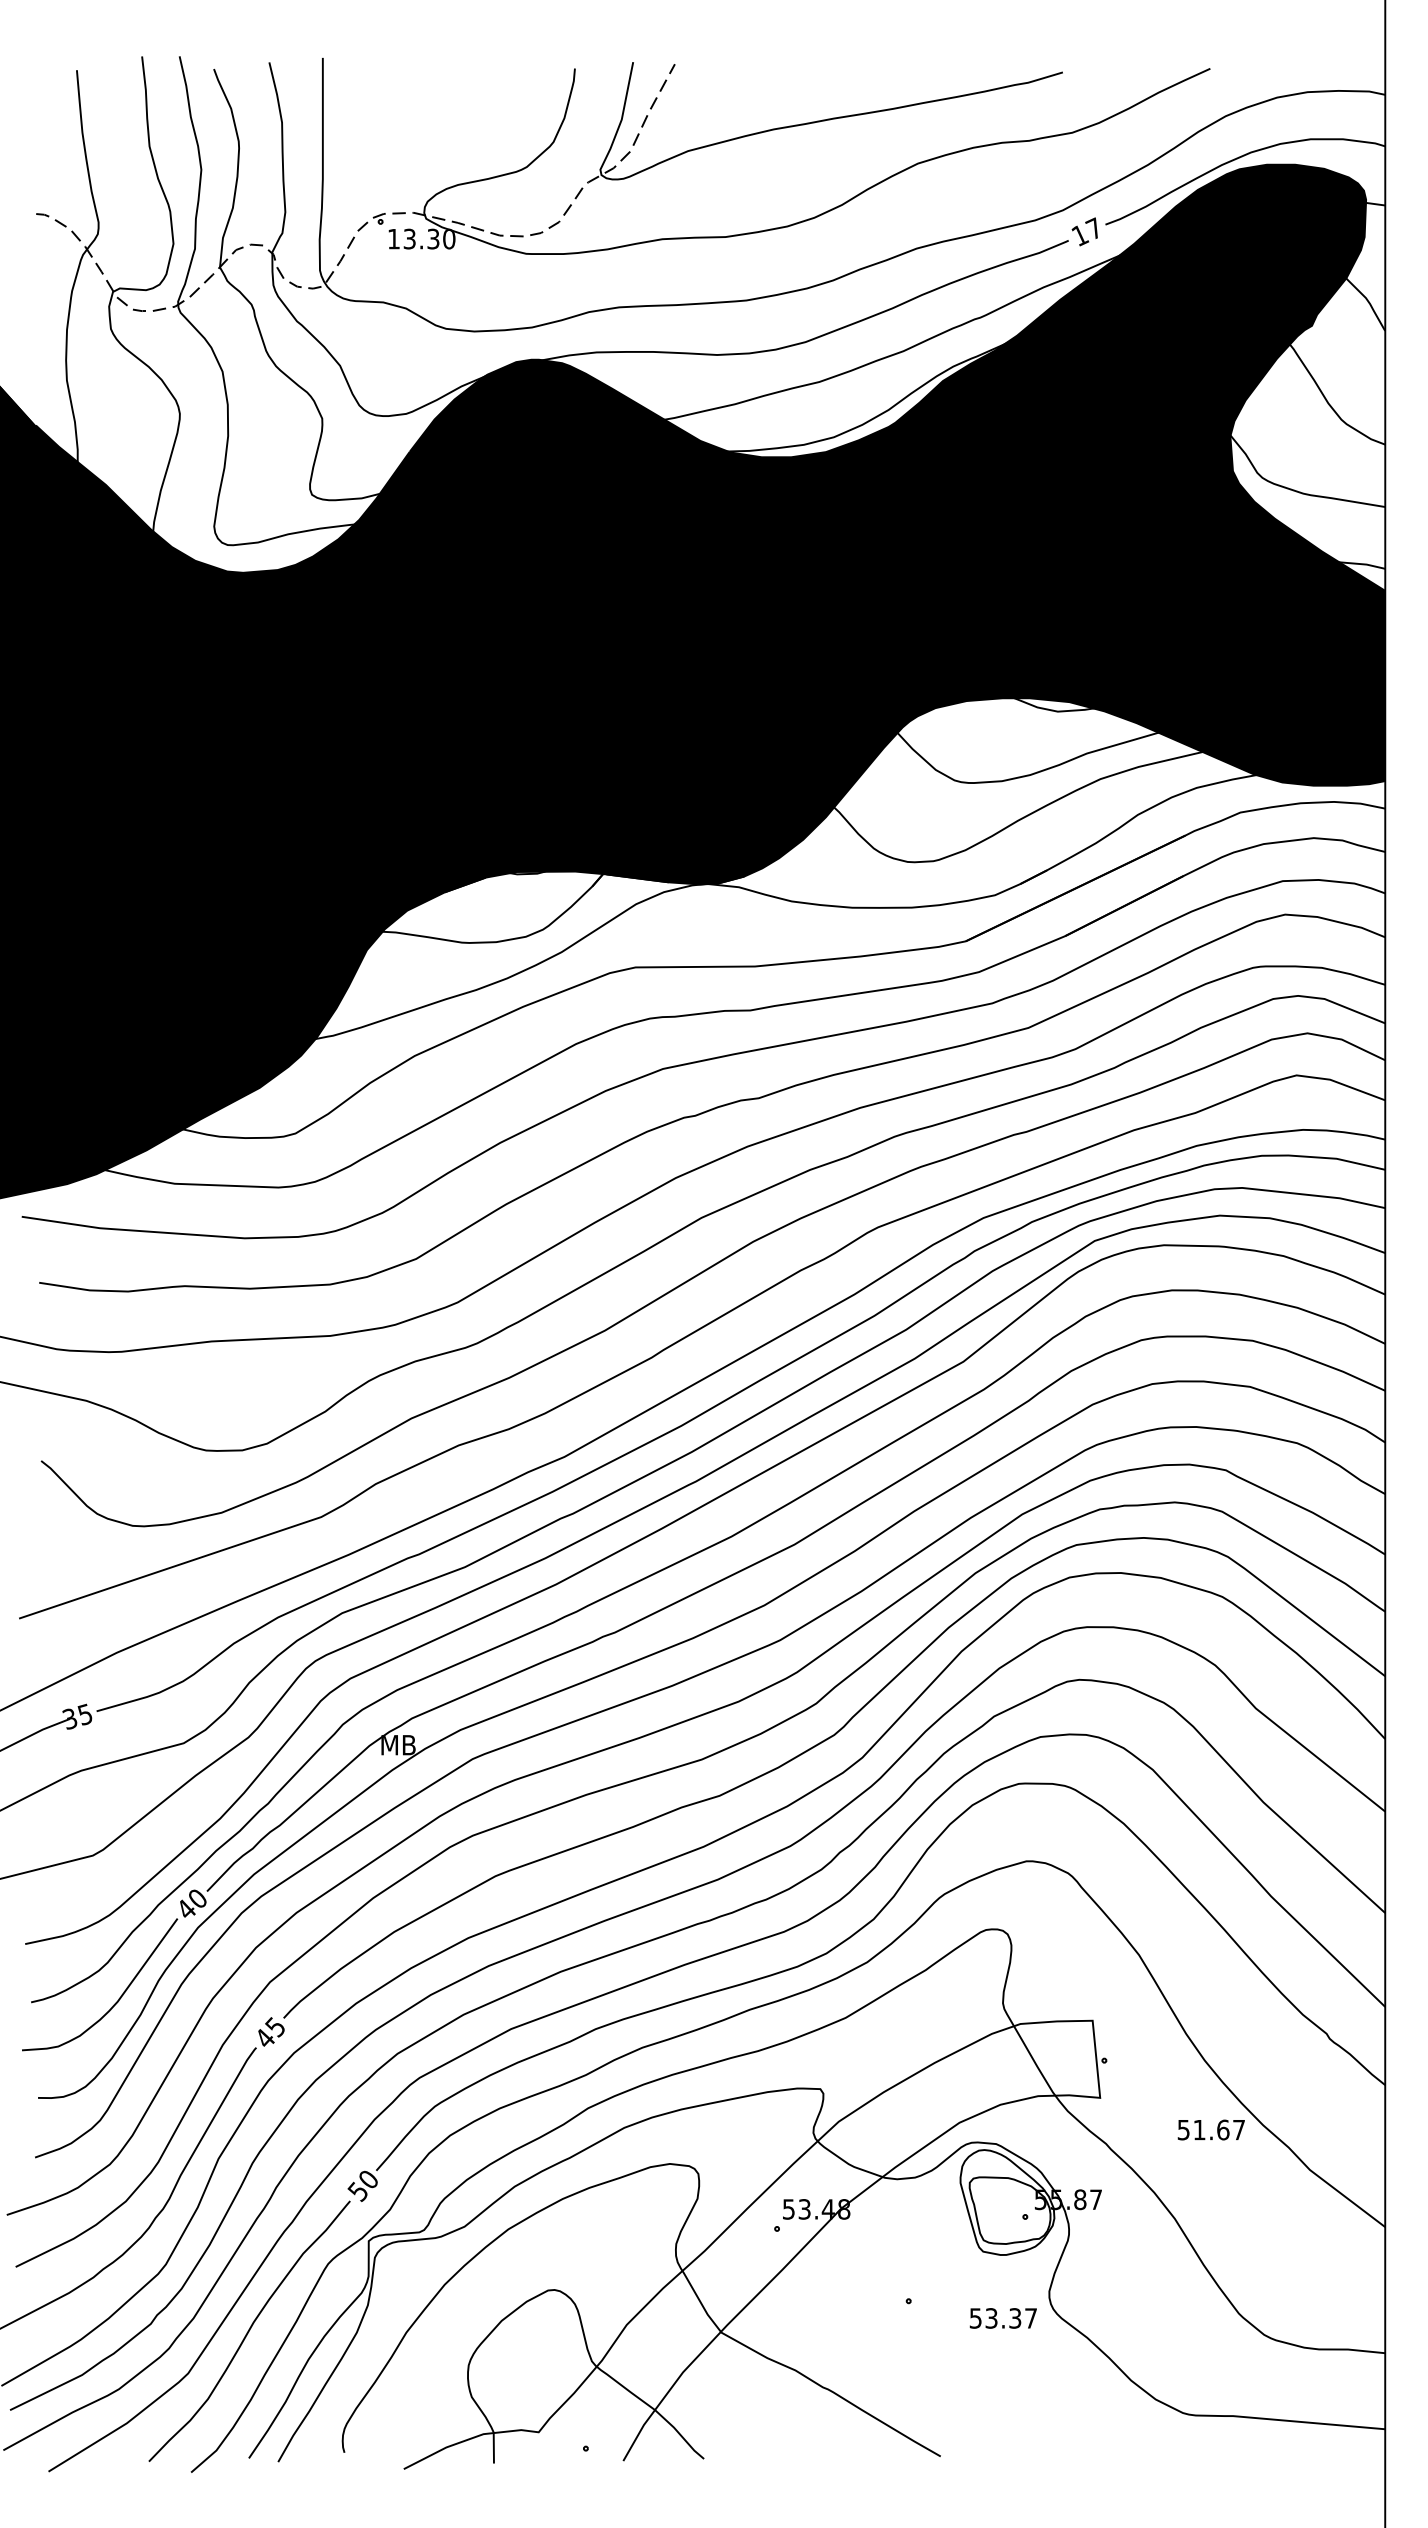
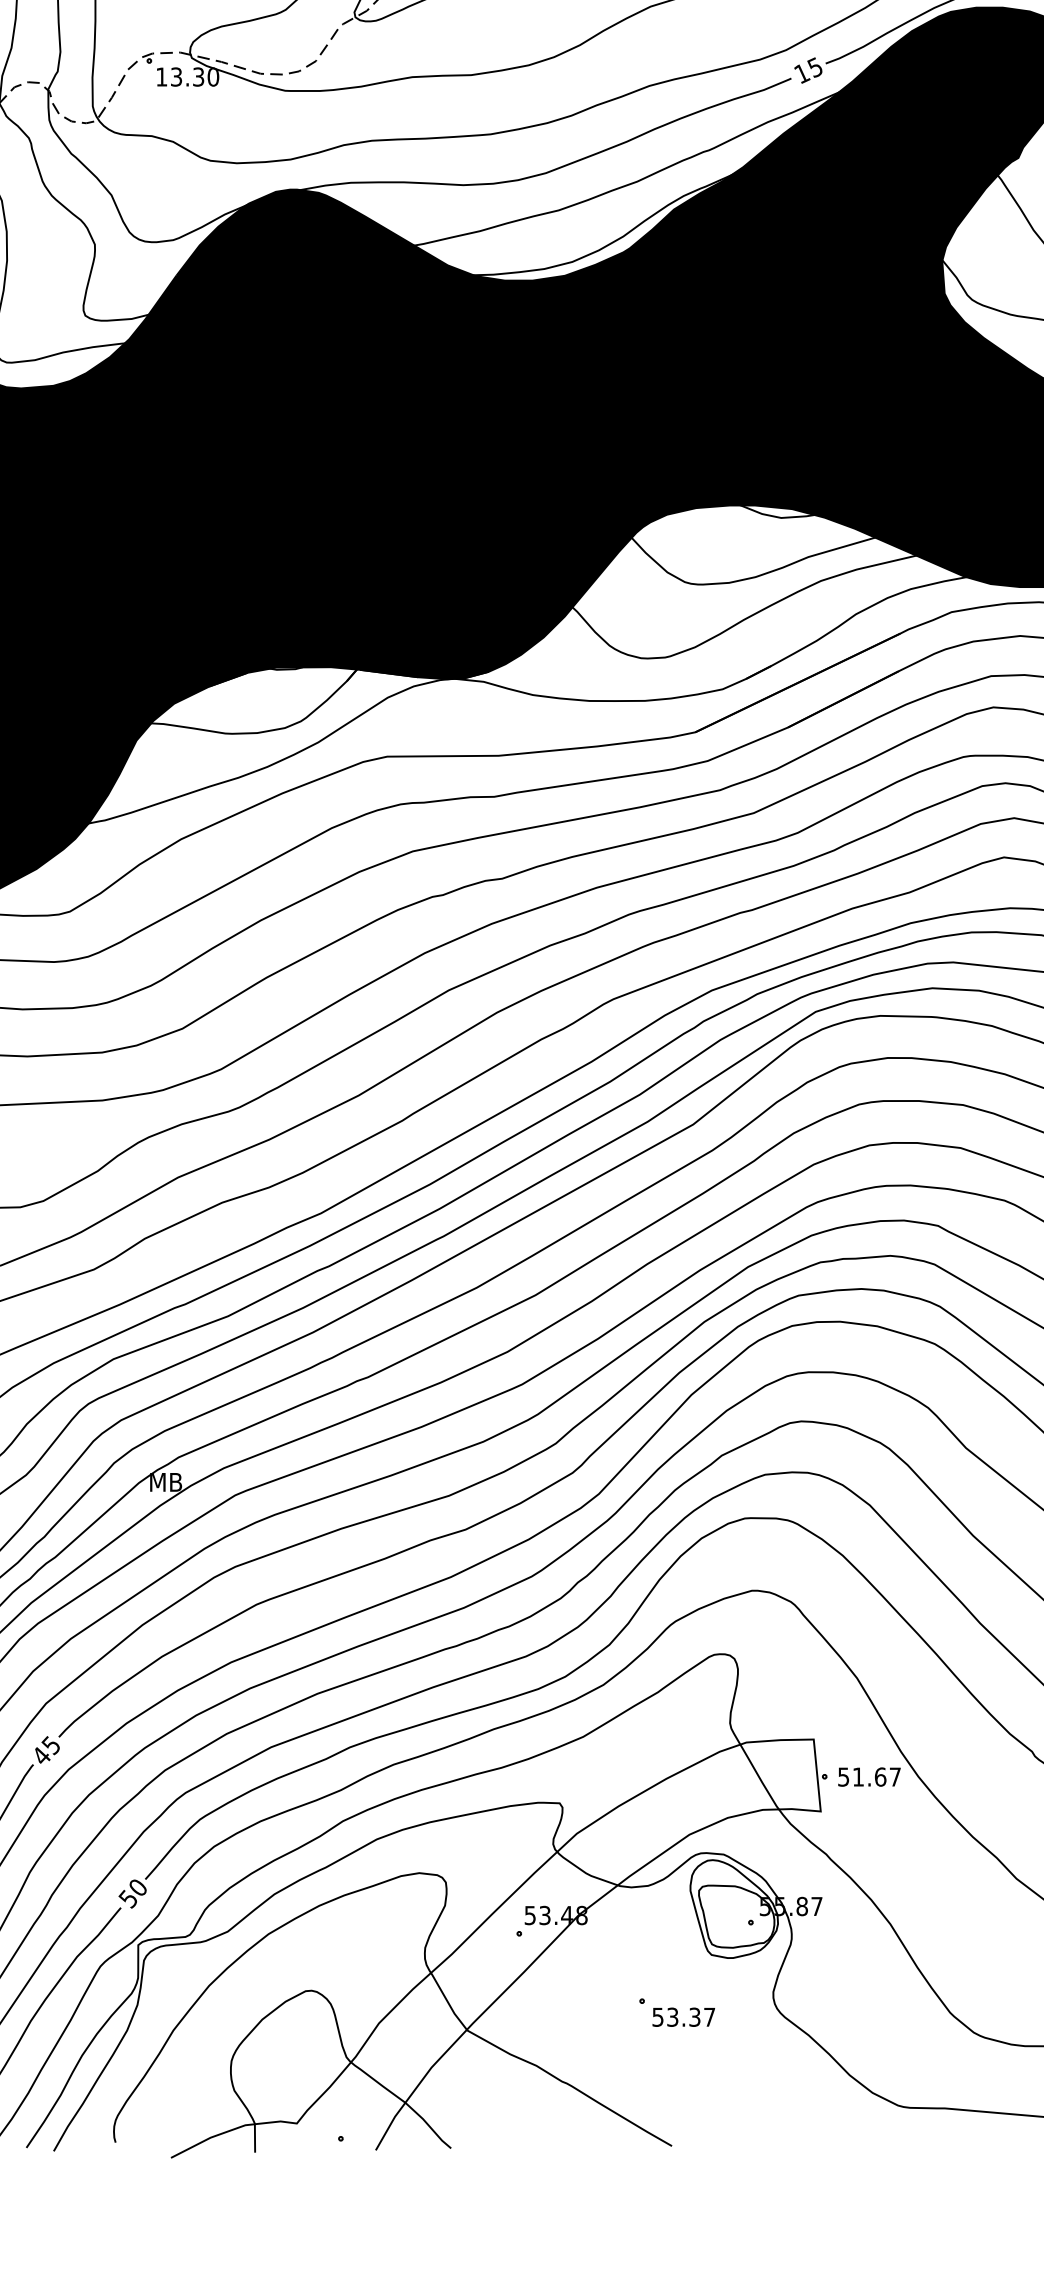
text: (1093, 228) -> (814, 67), 17 -> 15
text: (1210, 2129) -> (868, 1776), moved
text: (1002, 2318) -> (682, 2017), moved

